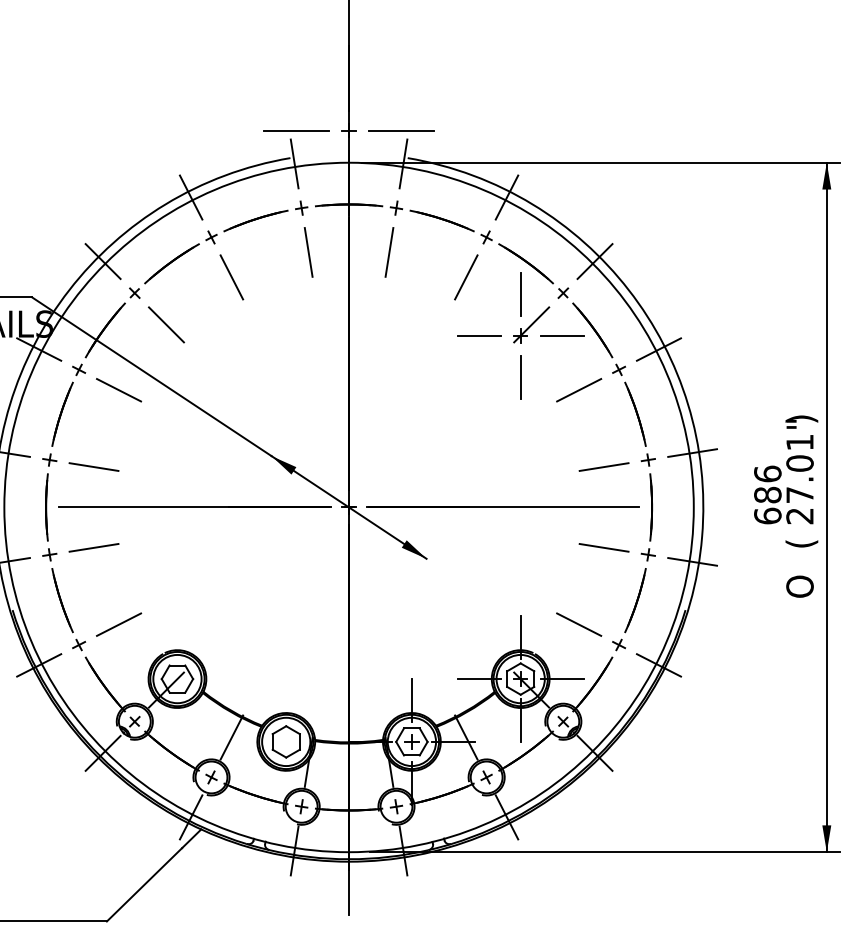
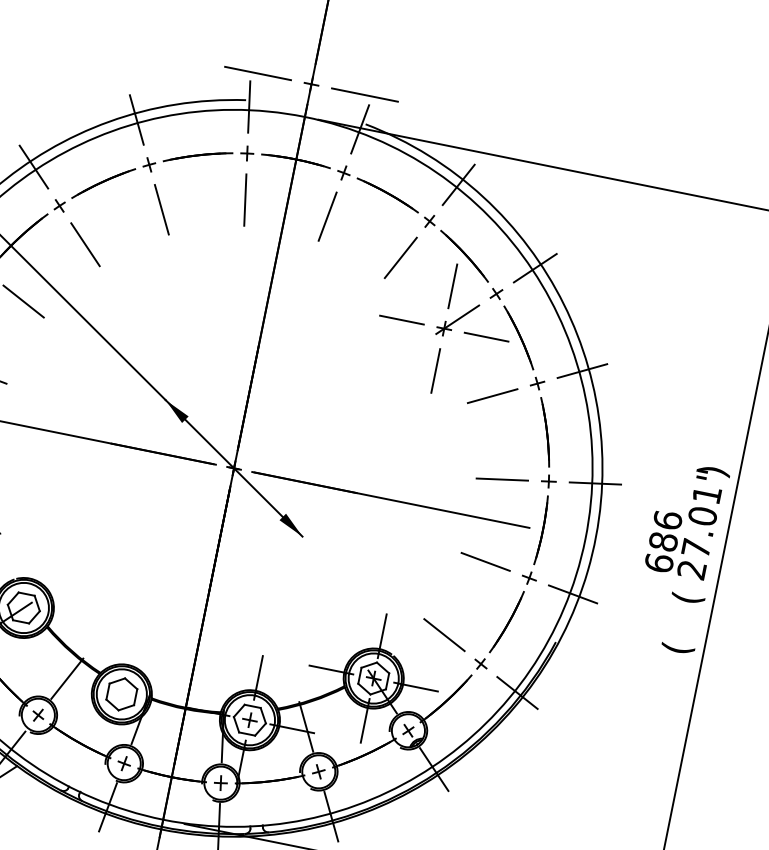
text: (801, 586) -> (678, 641), O -> (

